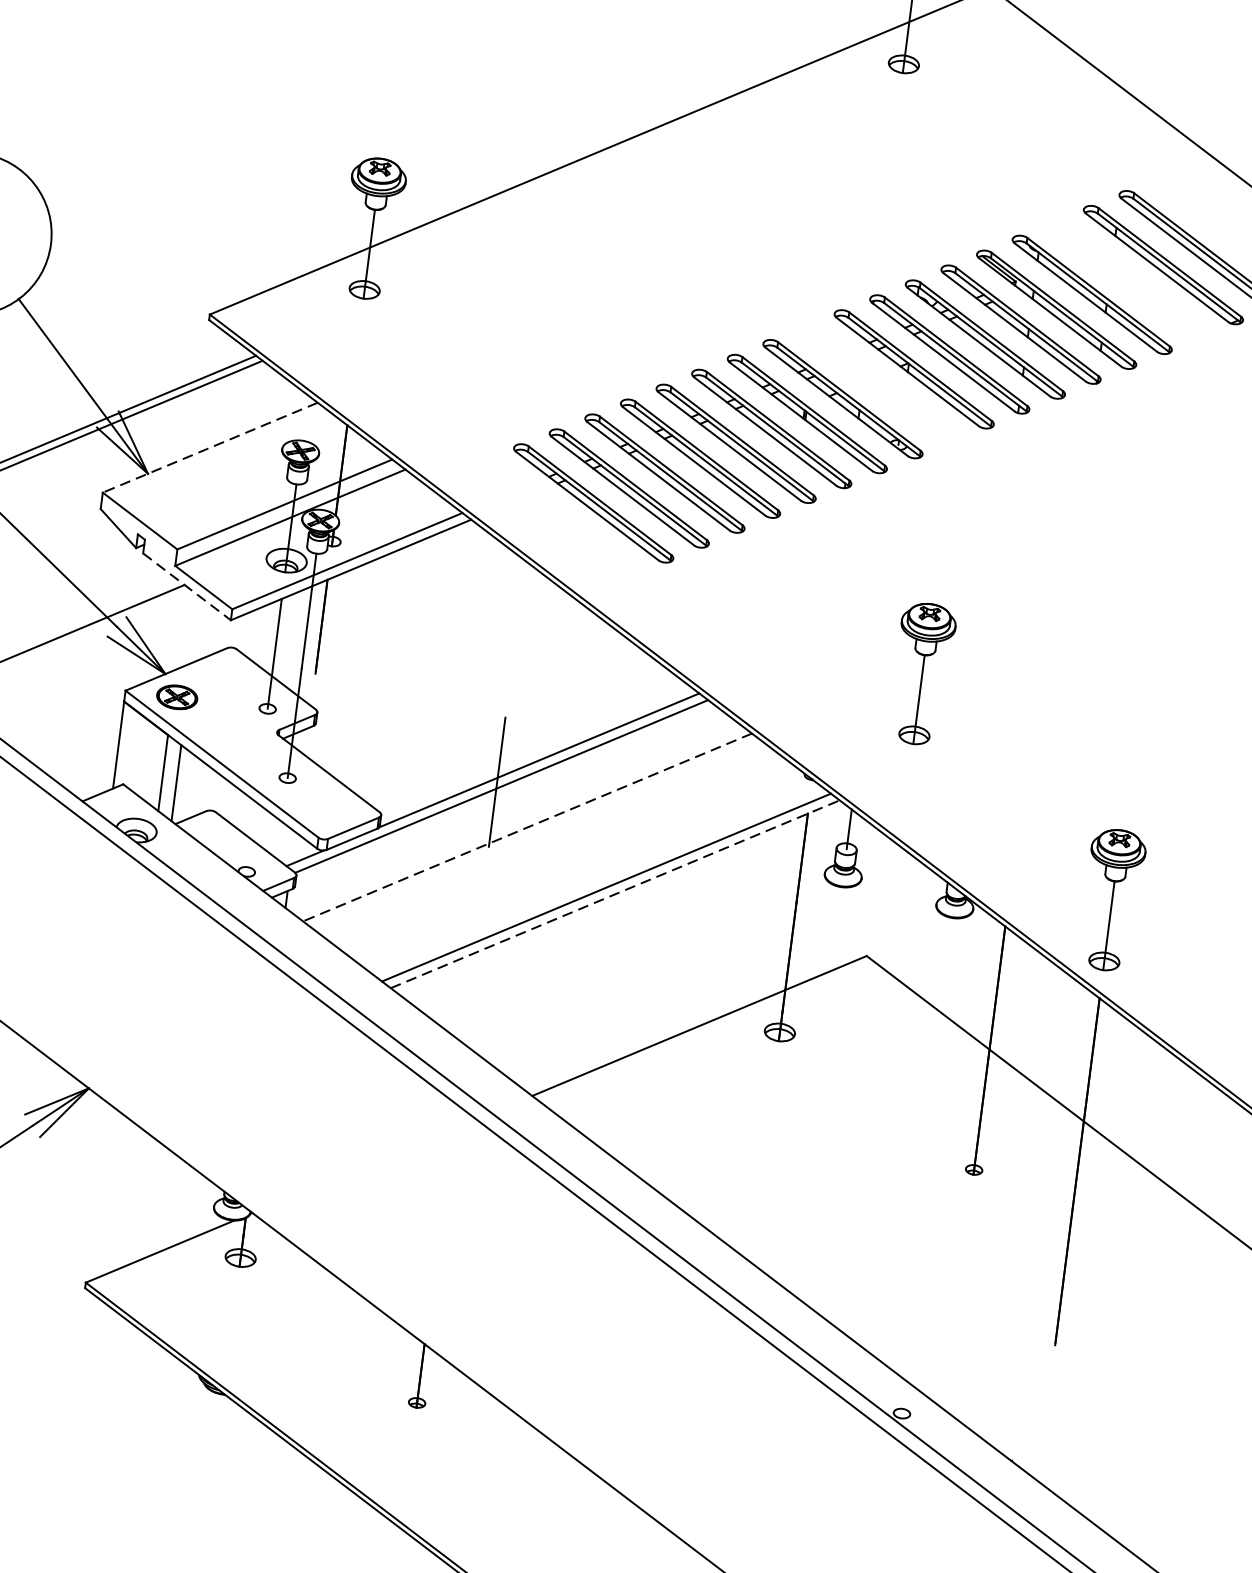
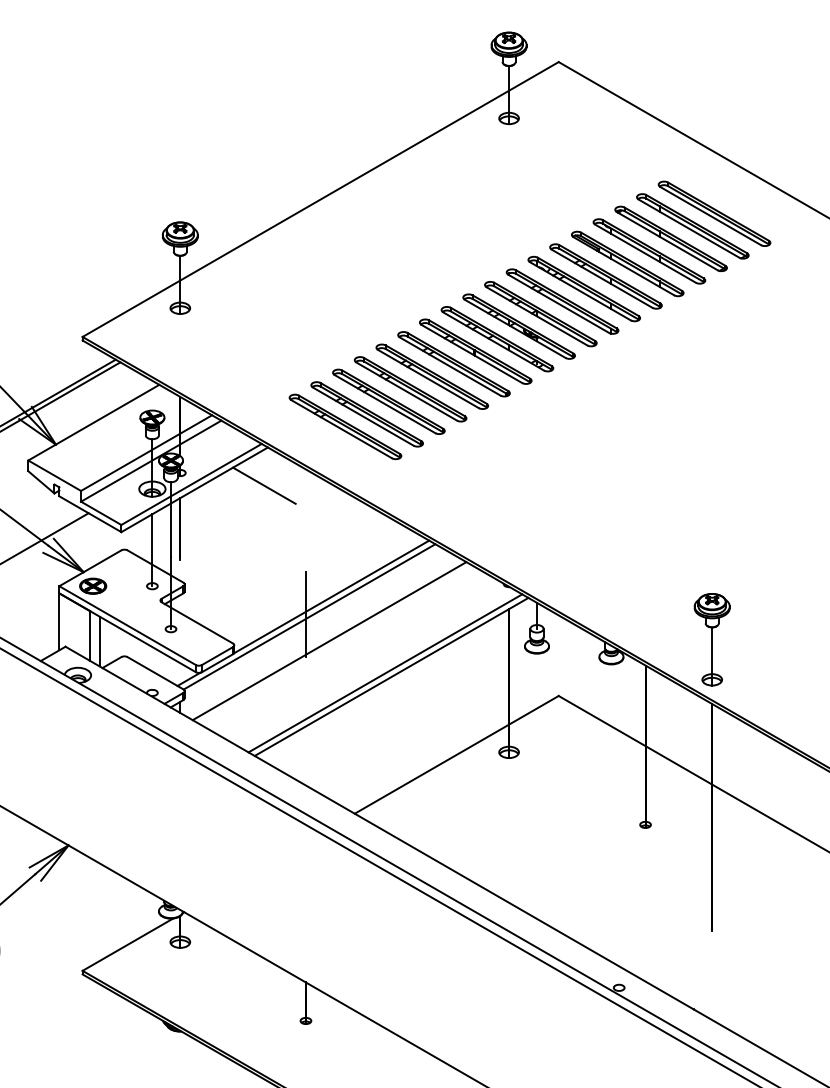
part: (1126, 279) -> (670, 238), added
part: (877, 383) -> (518, 326), added
line: (209, 447) -> (93, 422), dashed -> solid
line: (458, 577) -> (264, 485), added
line: (187, 587) -> (90, 514), dashed -> solid
part: (921, 673) -> (570, 509), removed
line: (527, 827) -> (329, 641), dashed -> solid
line: (616, 893) -> (392, 676), dashed -> solid

